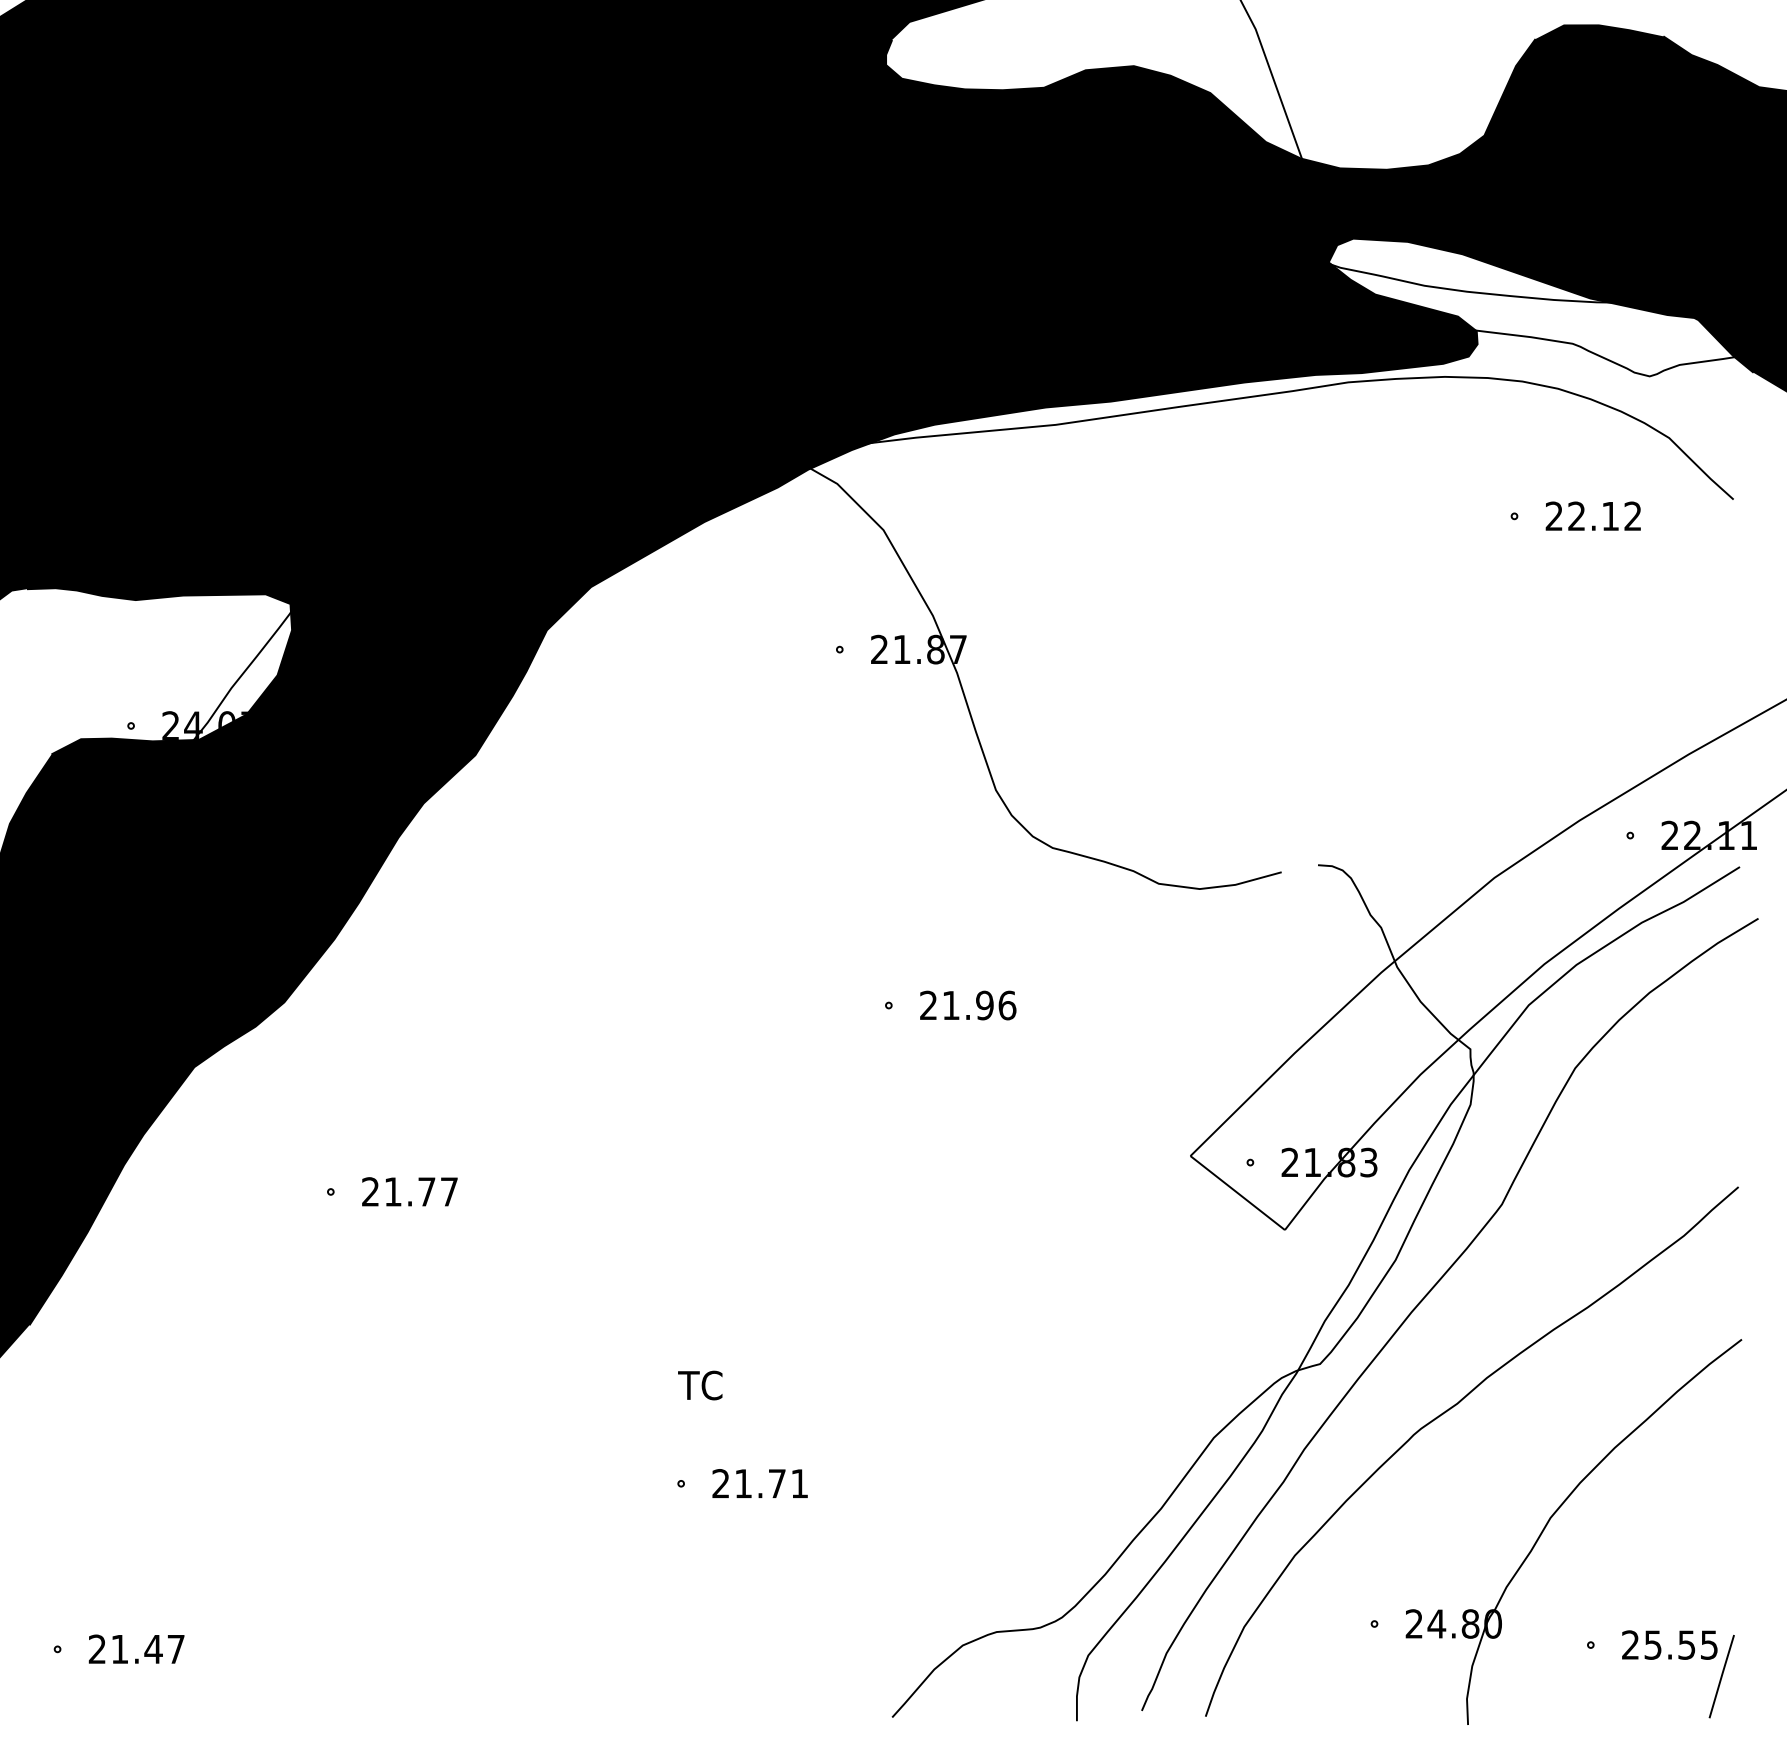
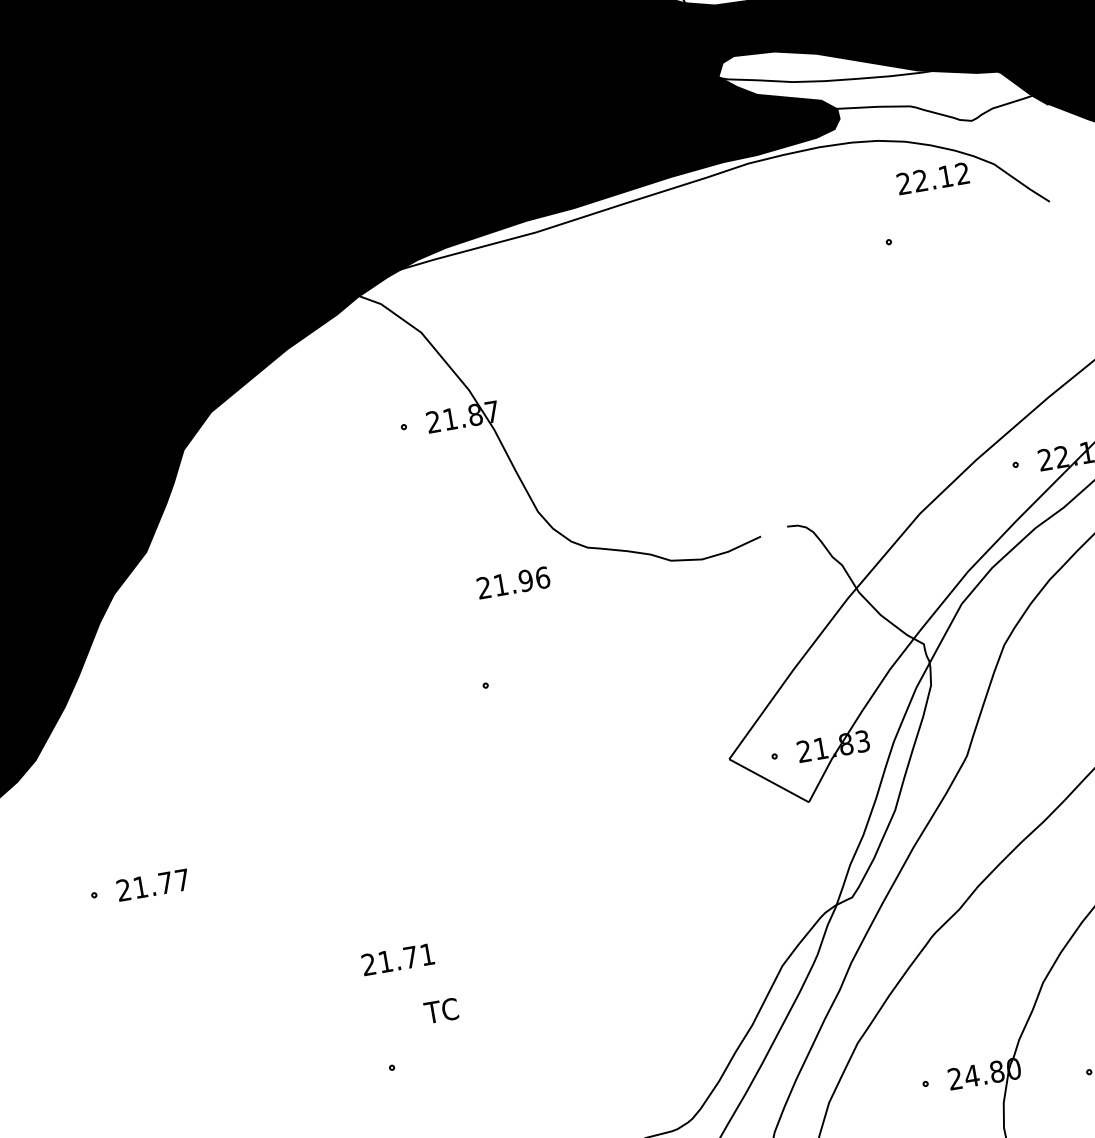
text: (1592, 515) -> (932, 178), moved
text: (968, 1005) -> (513, 582), moved
text: (700, 1385) -> (441, 1010), moved
text: (759, 1483) -> (397, 959), moved

